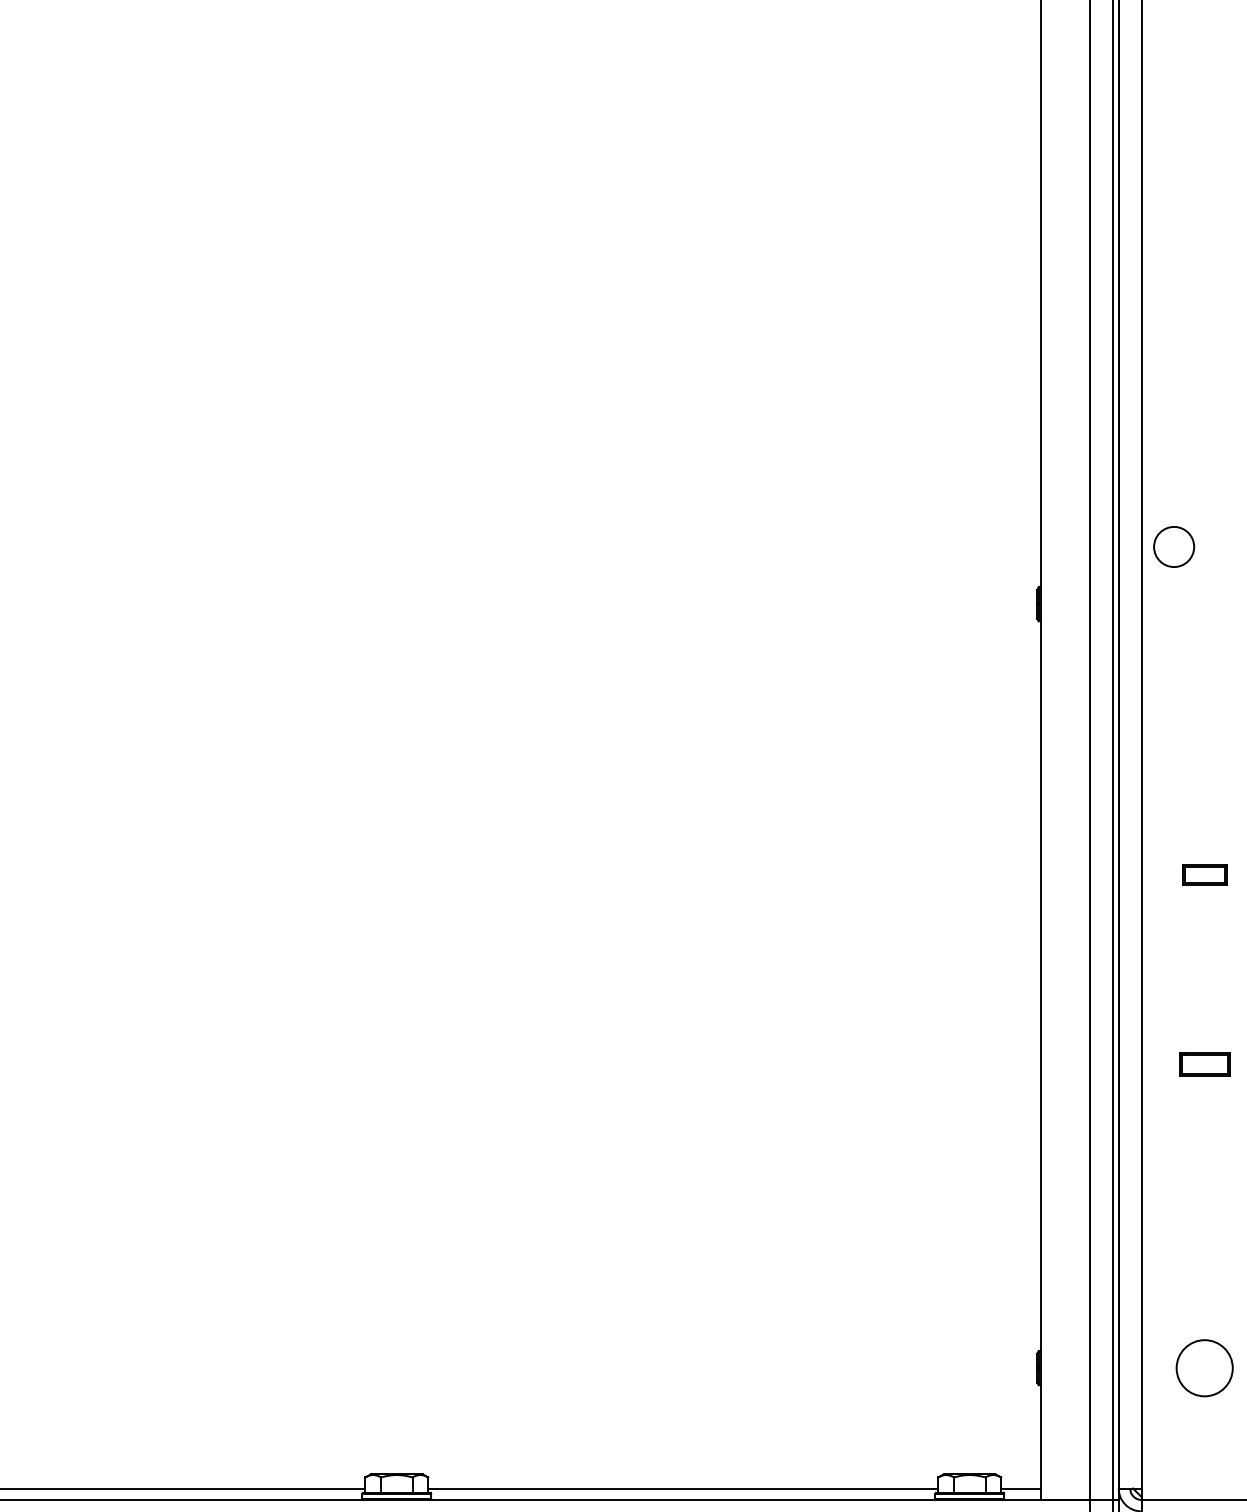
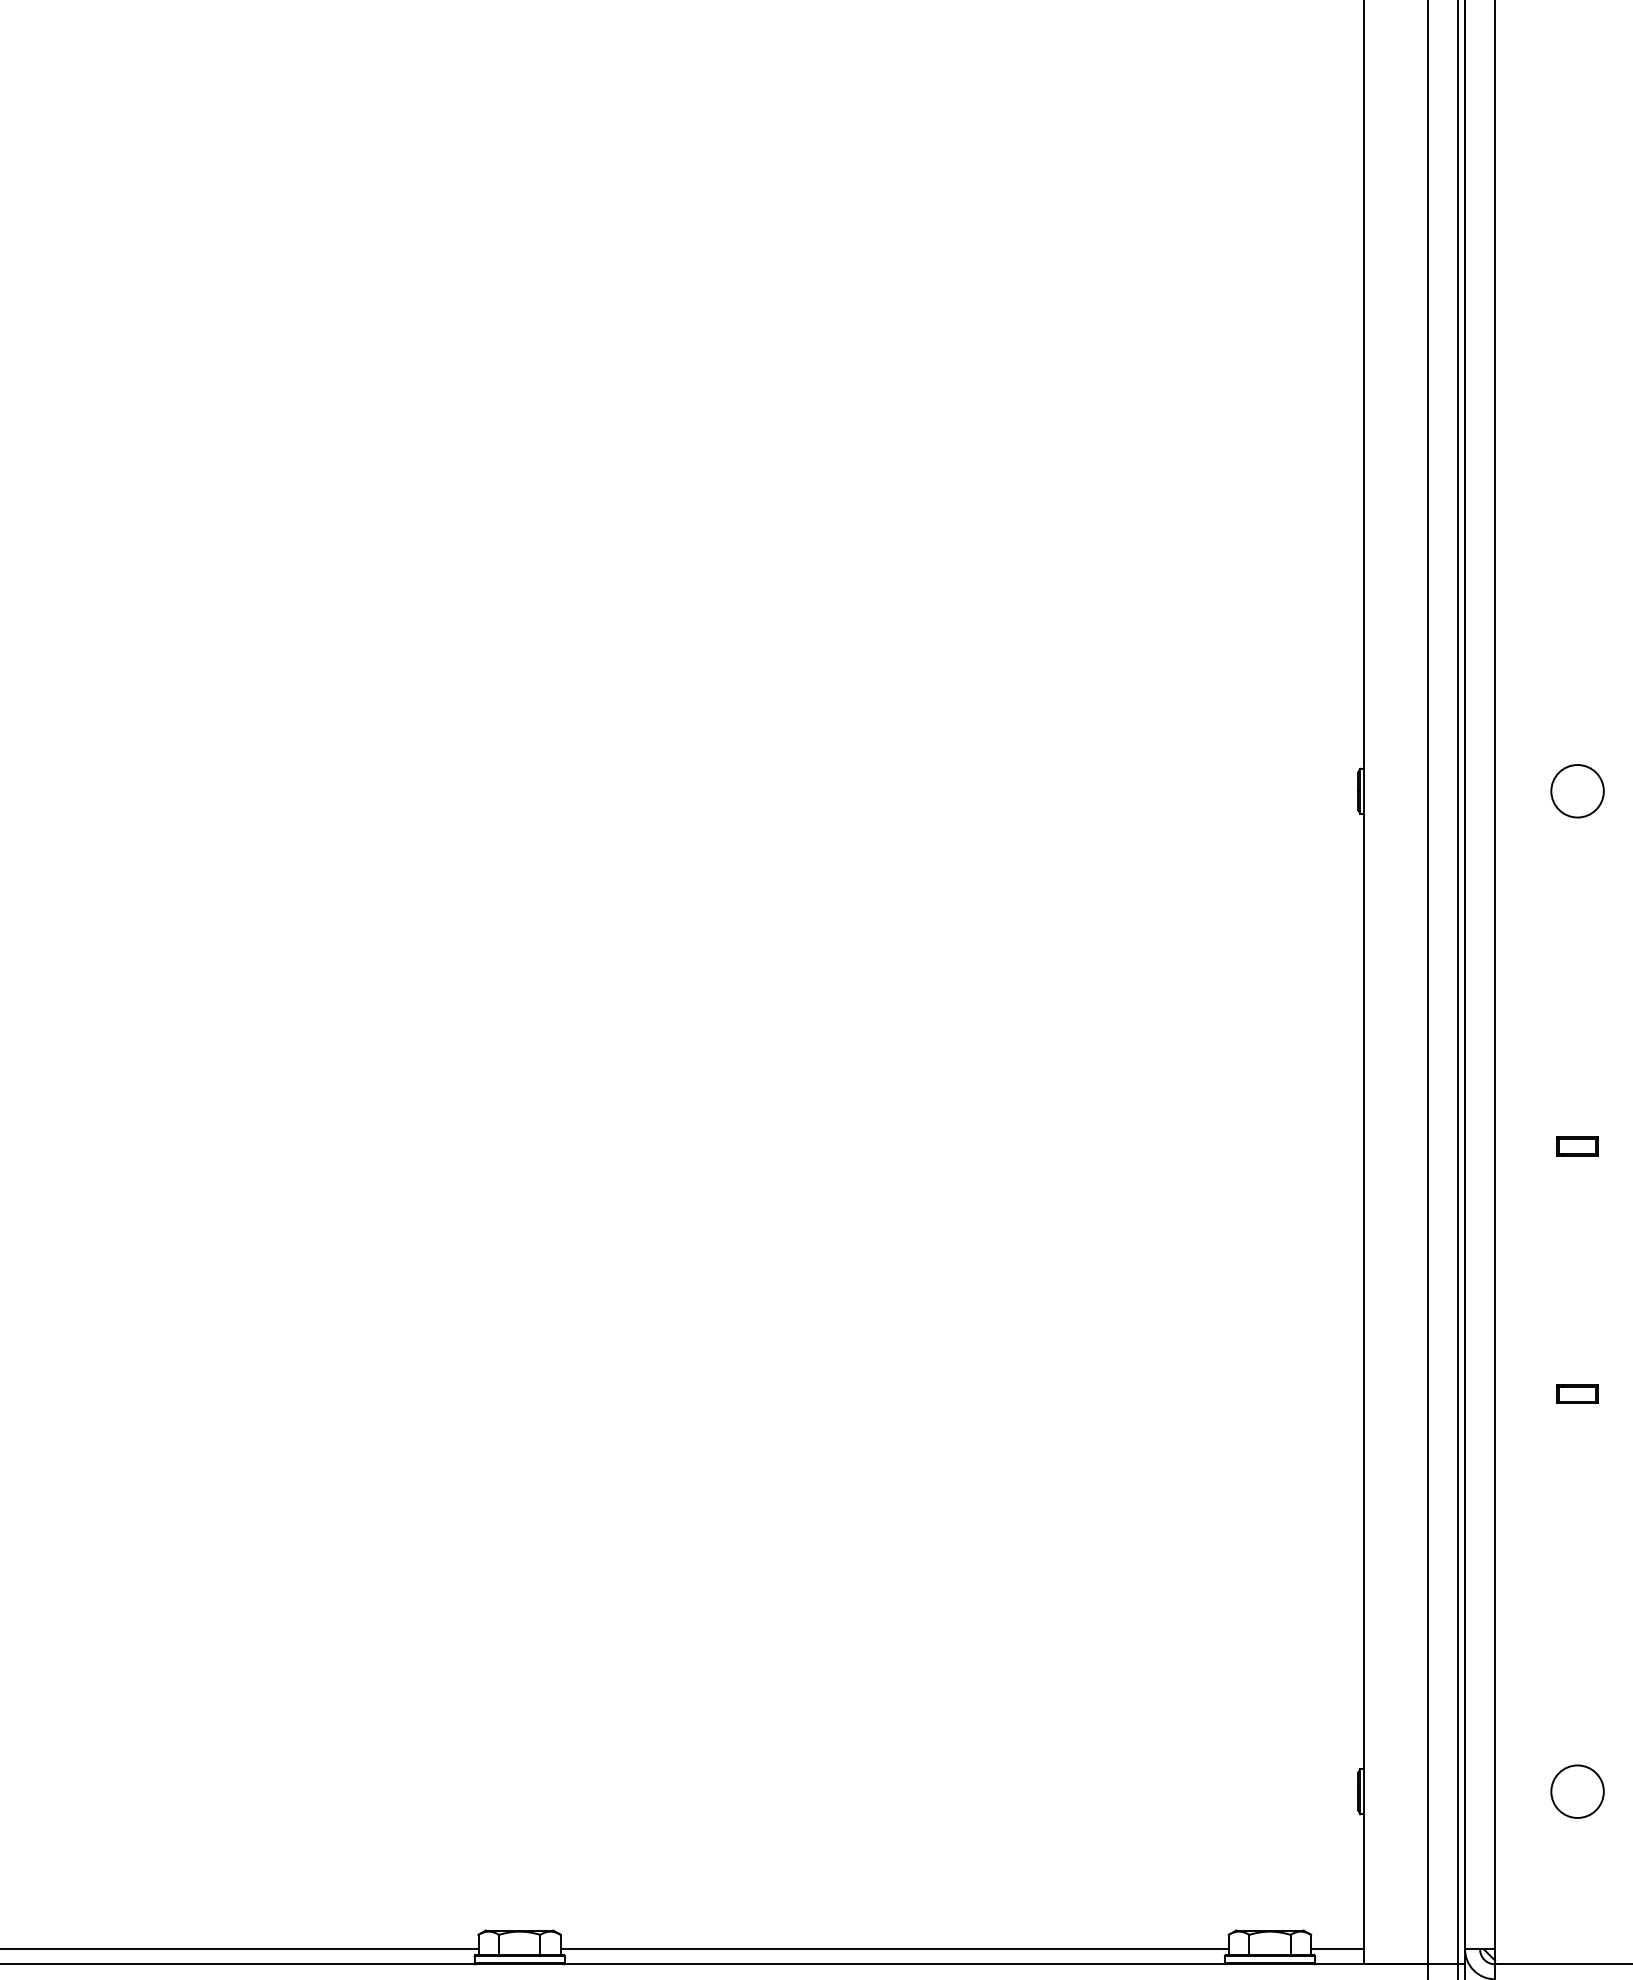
circle: (1174, 547) -> (1577, 791), moved
part: (1204, 875) -> (1577, 1146), size x0.71
part: (1204, 1064) -> (1577, 1393), size x0.62
circle: (1204, 1368) -> (1577, 1791), size x0.71

